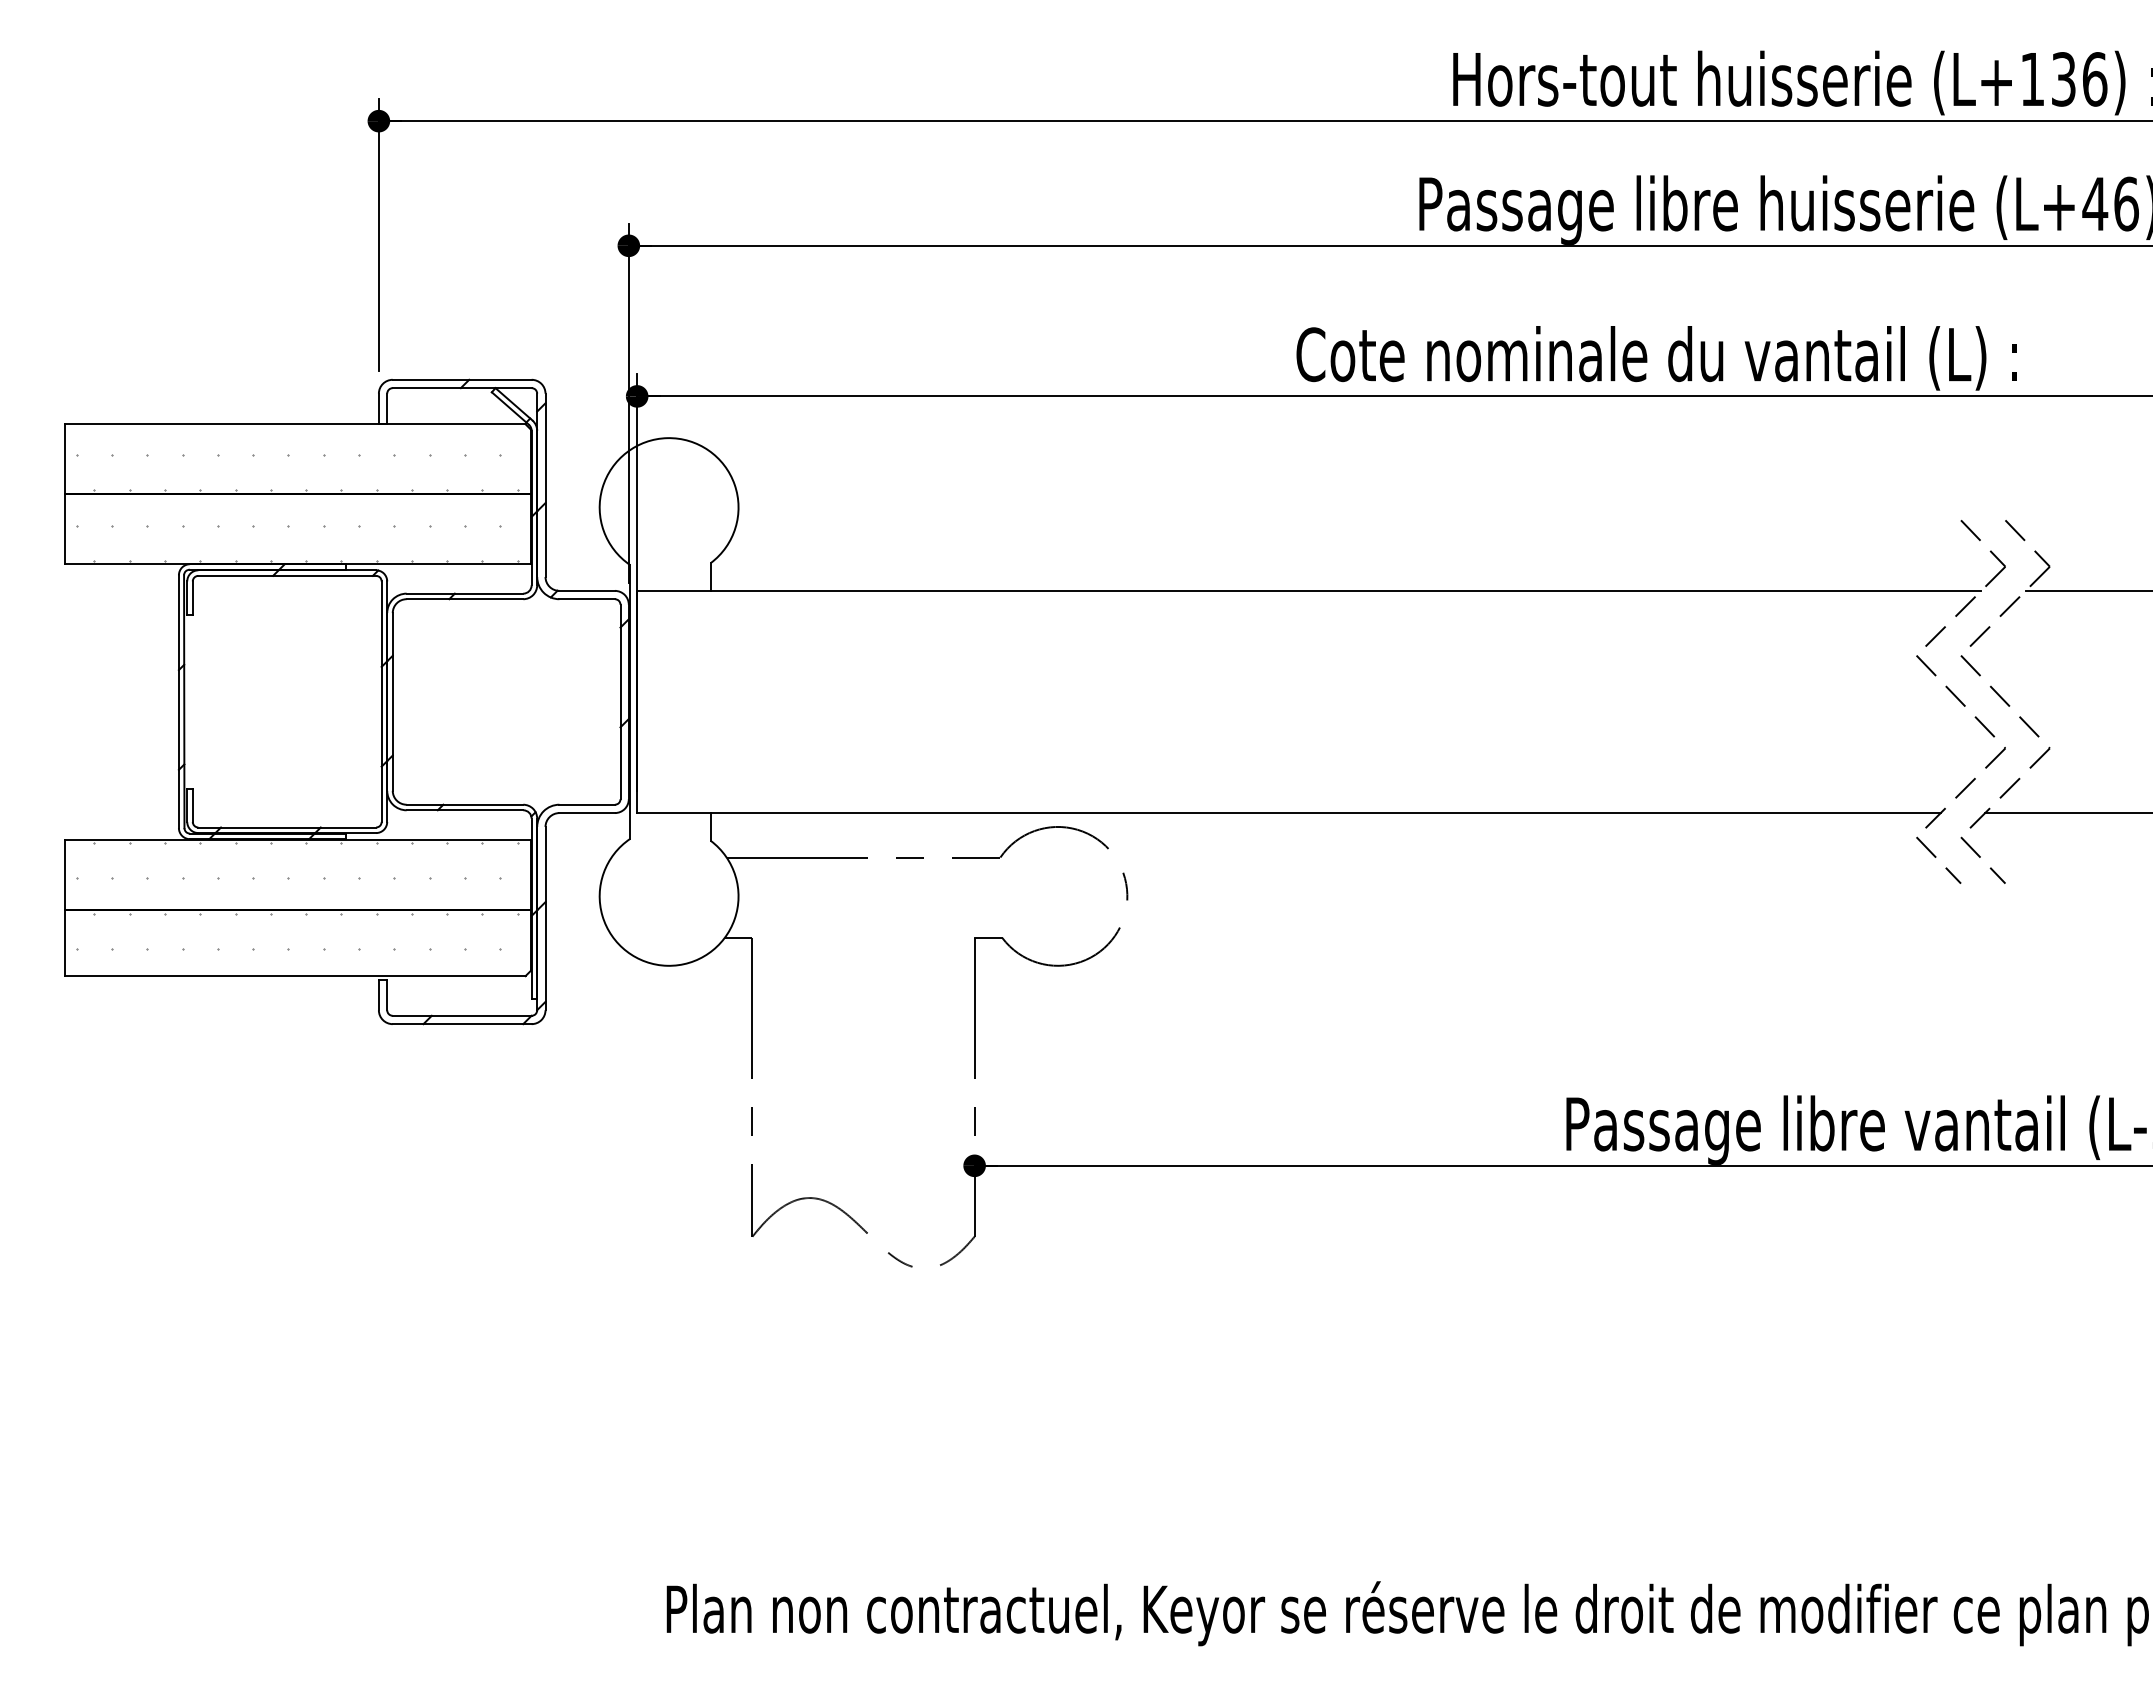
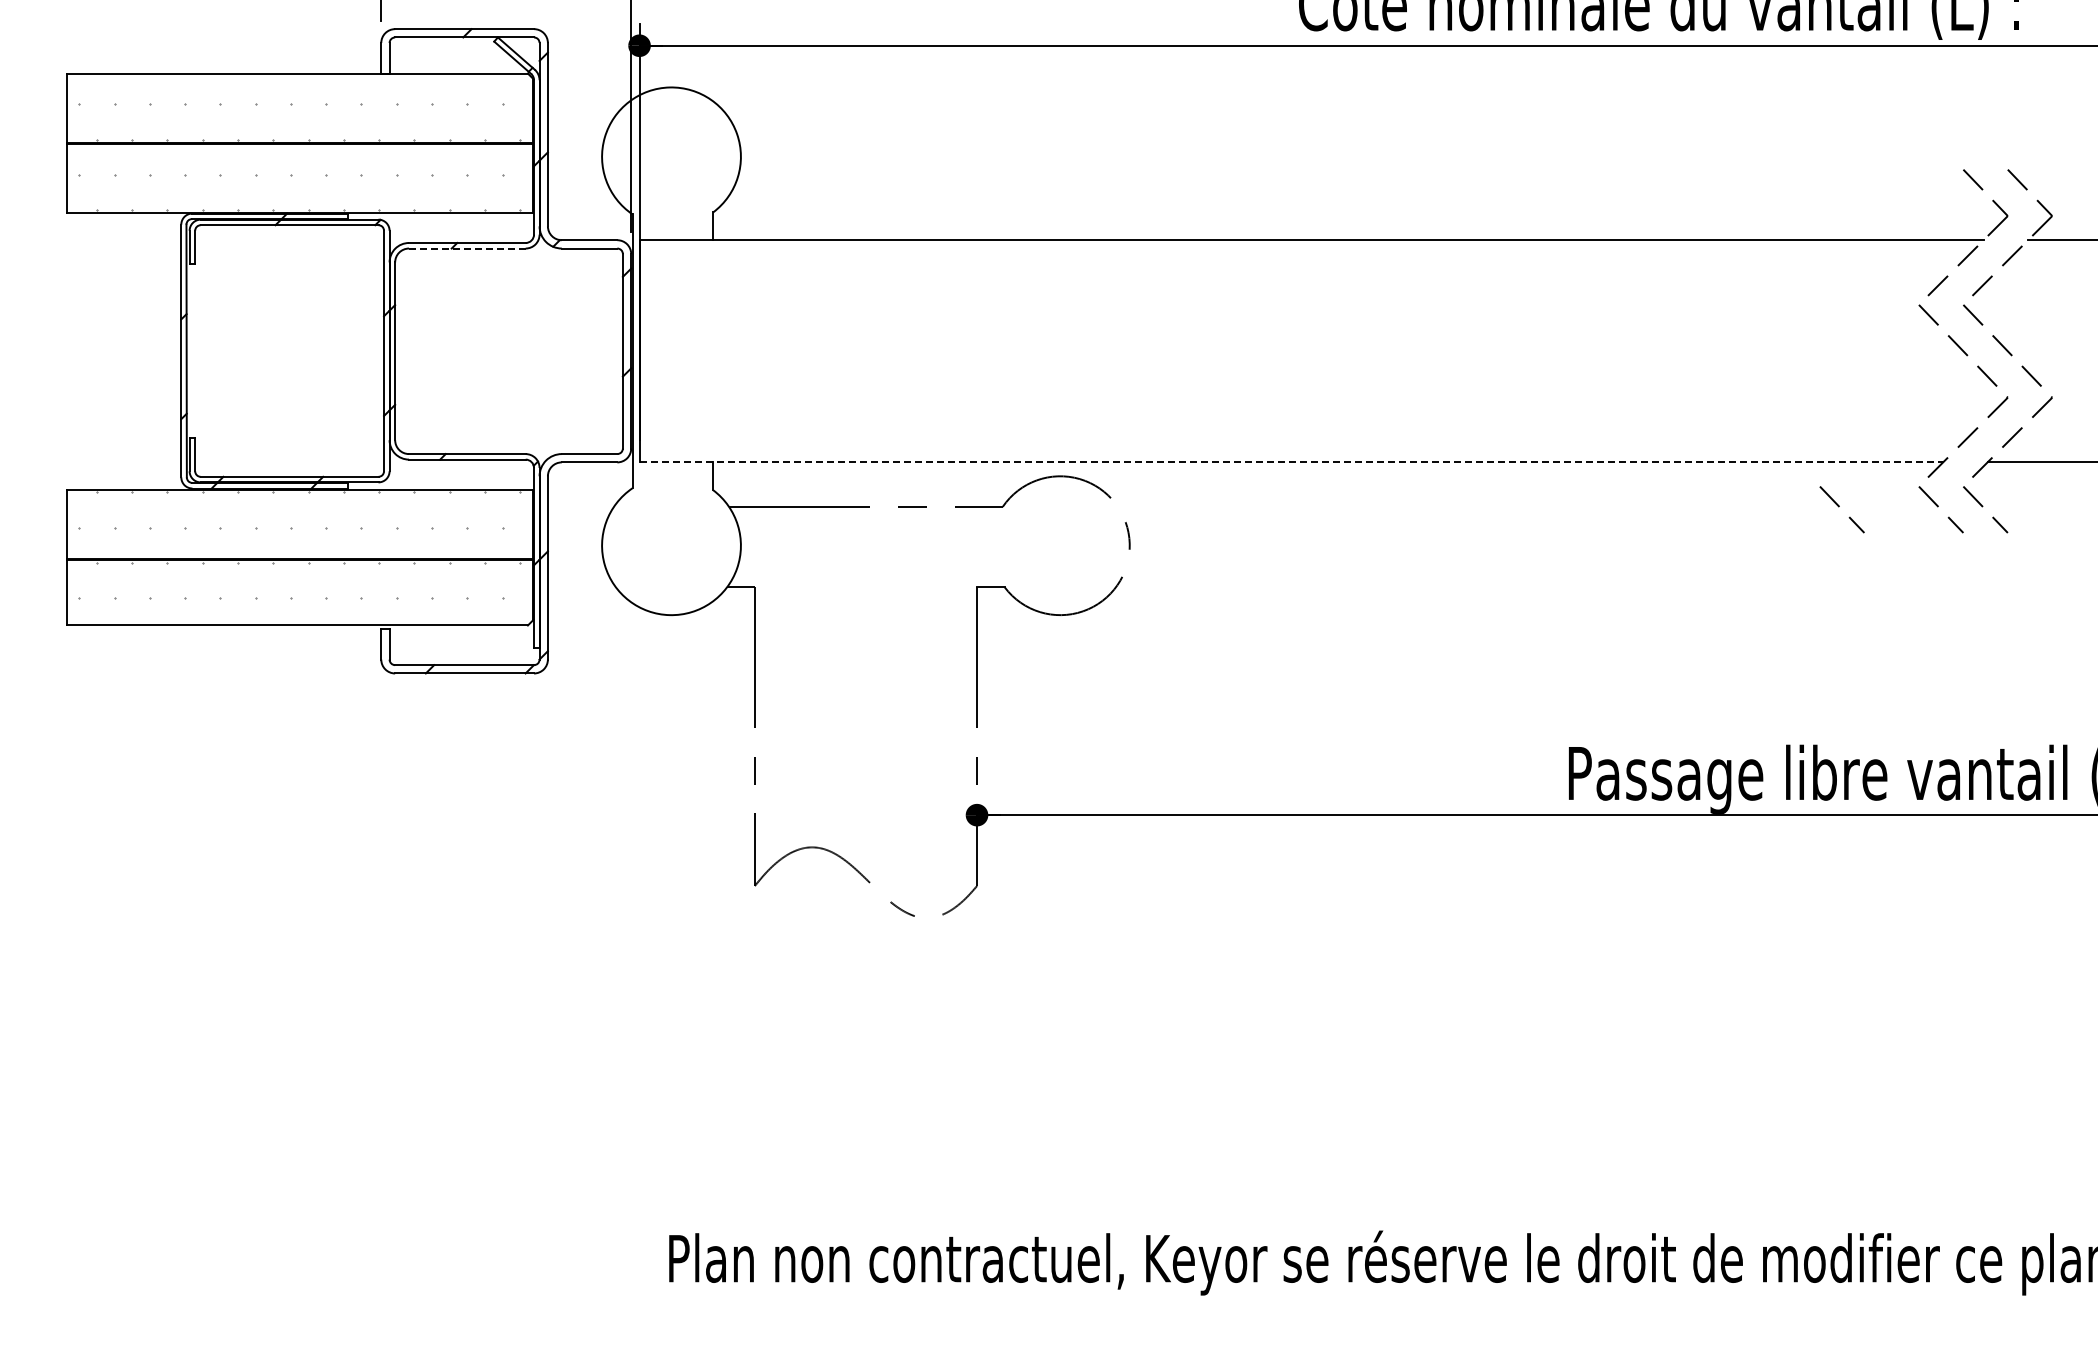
line: (465, 599) -> (467, 248), solid -> dashed
line: (1288, 813) -> (1290, 462), solid -> dashed
line: (1837, 857) -> (1839, 506), added

